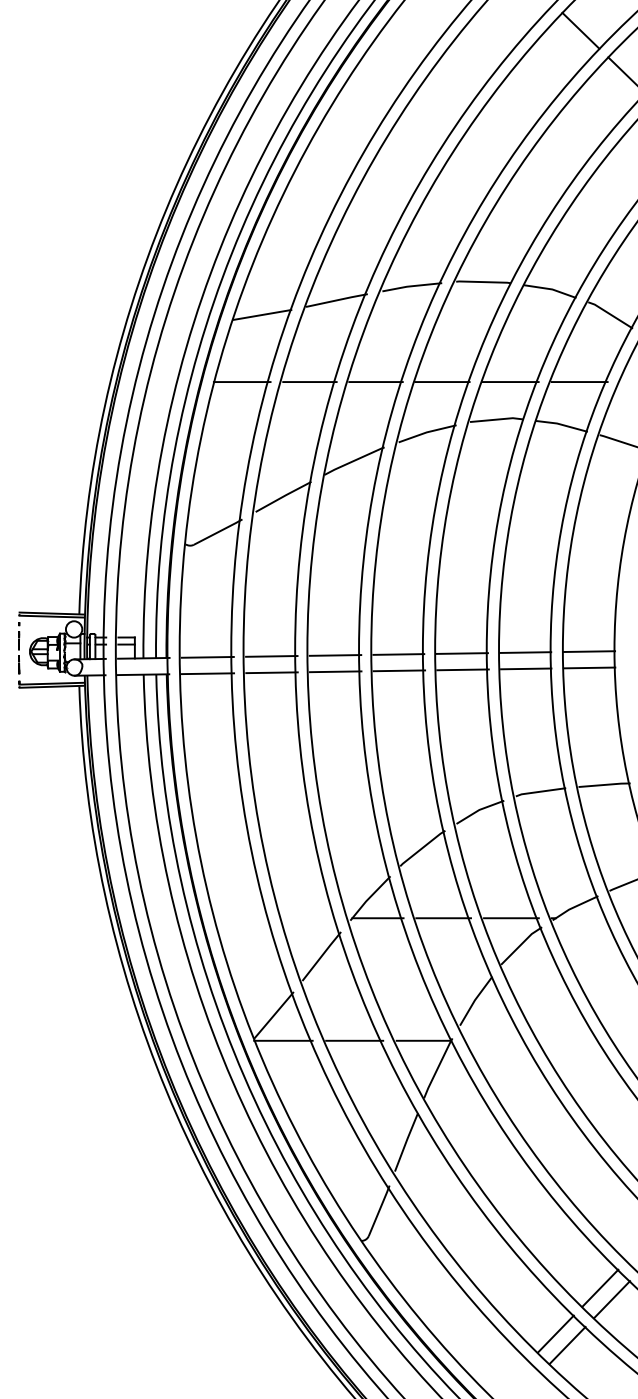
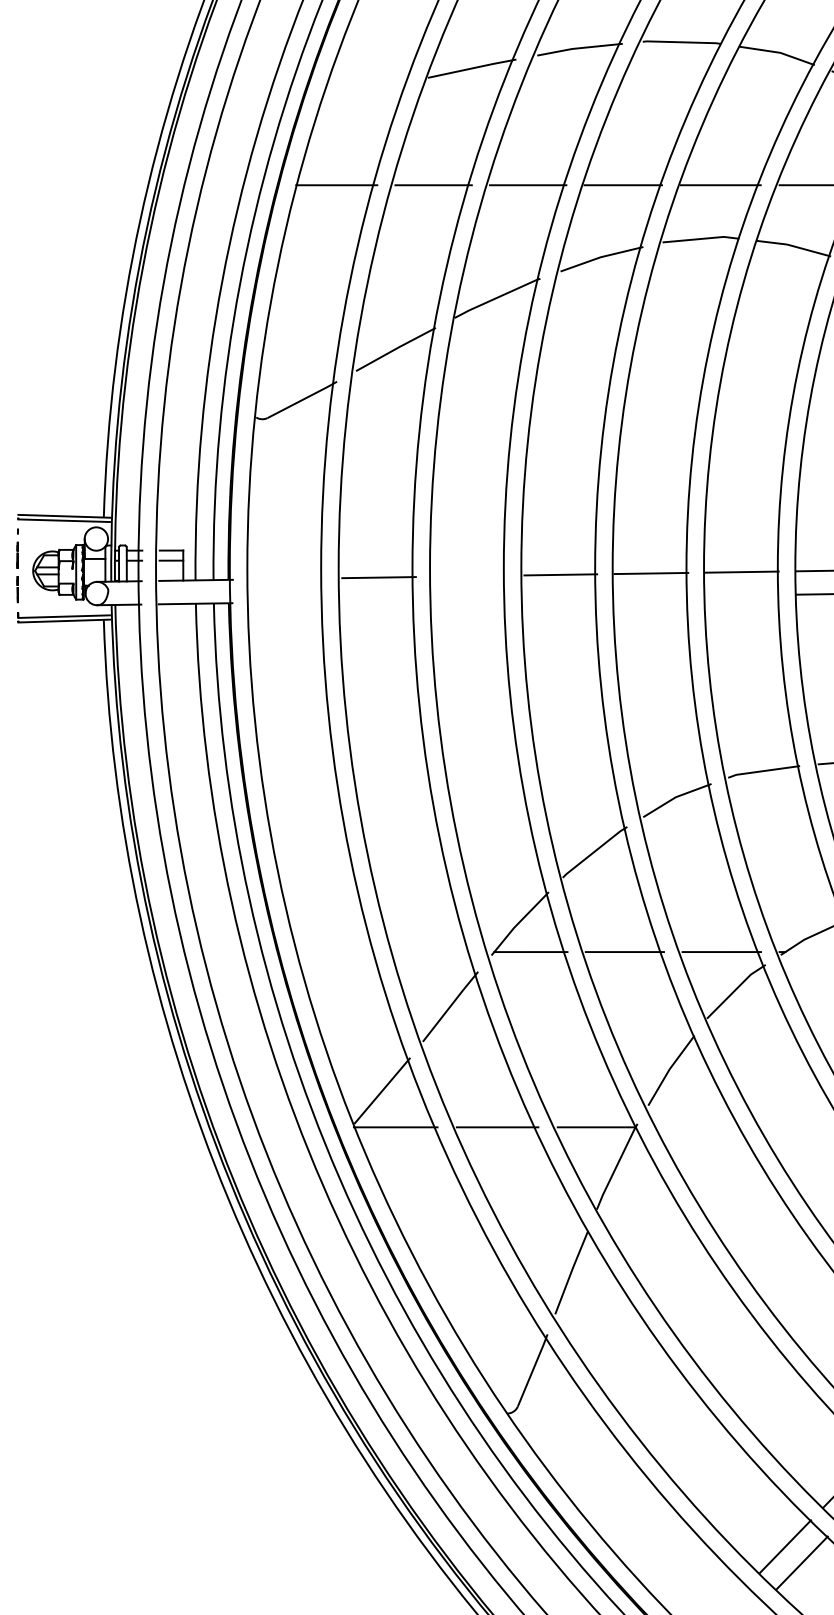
line: (262, 314) -> (365, 88), removed
line: (335, 655) -> (470, 576), removed
line: (207, 656) -> (287, 577), removed
line: (526, 668) -> (743, 594), removed
line: (462, 669) -> (651, 596), removed
line: (399, 670) -> (561, 597), removed
line: (335, 671) -> (470, 599), removed
line: (271, 672) -> (378, 600), removed
line: (207, 673) -> (287, 602), removed

